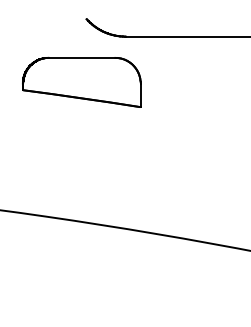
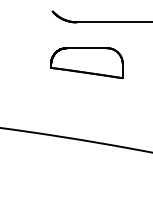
part: (81, 81) -> (86, 62), moved

